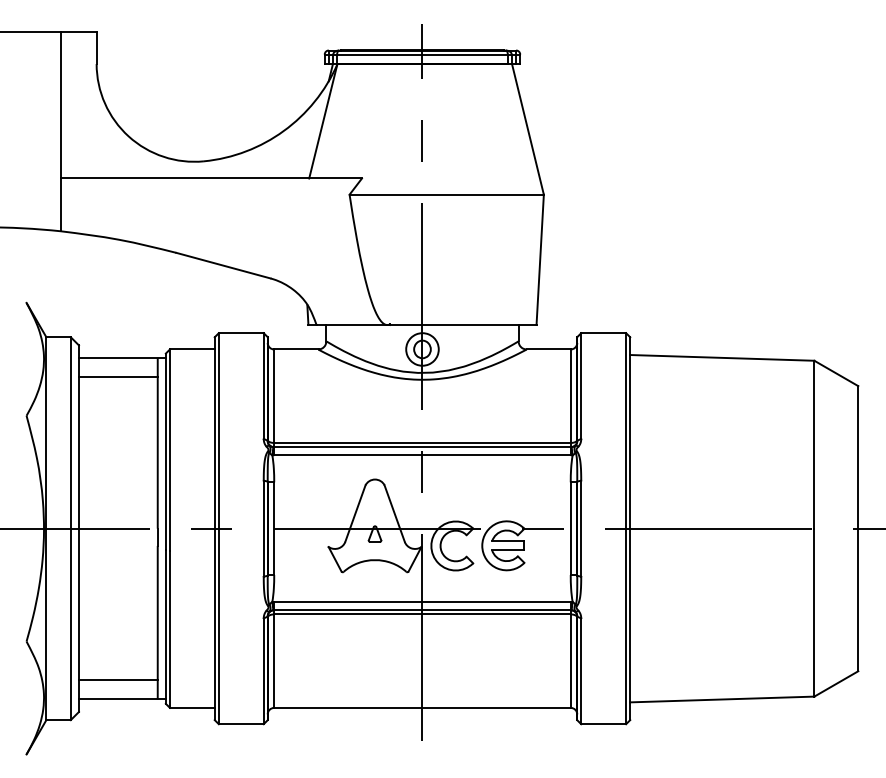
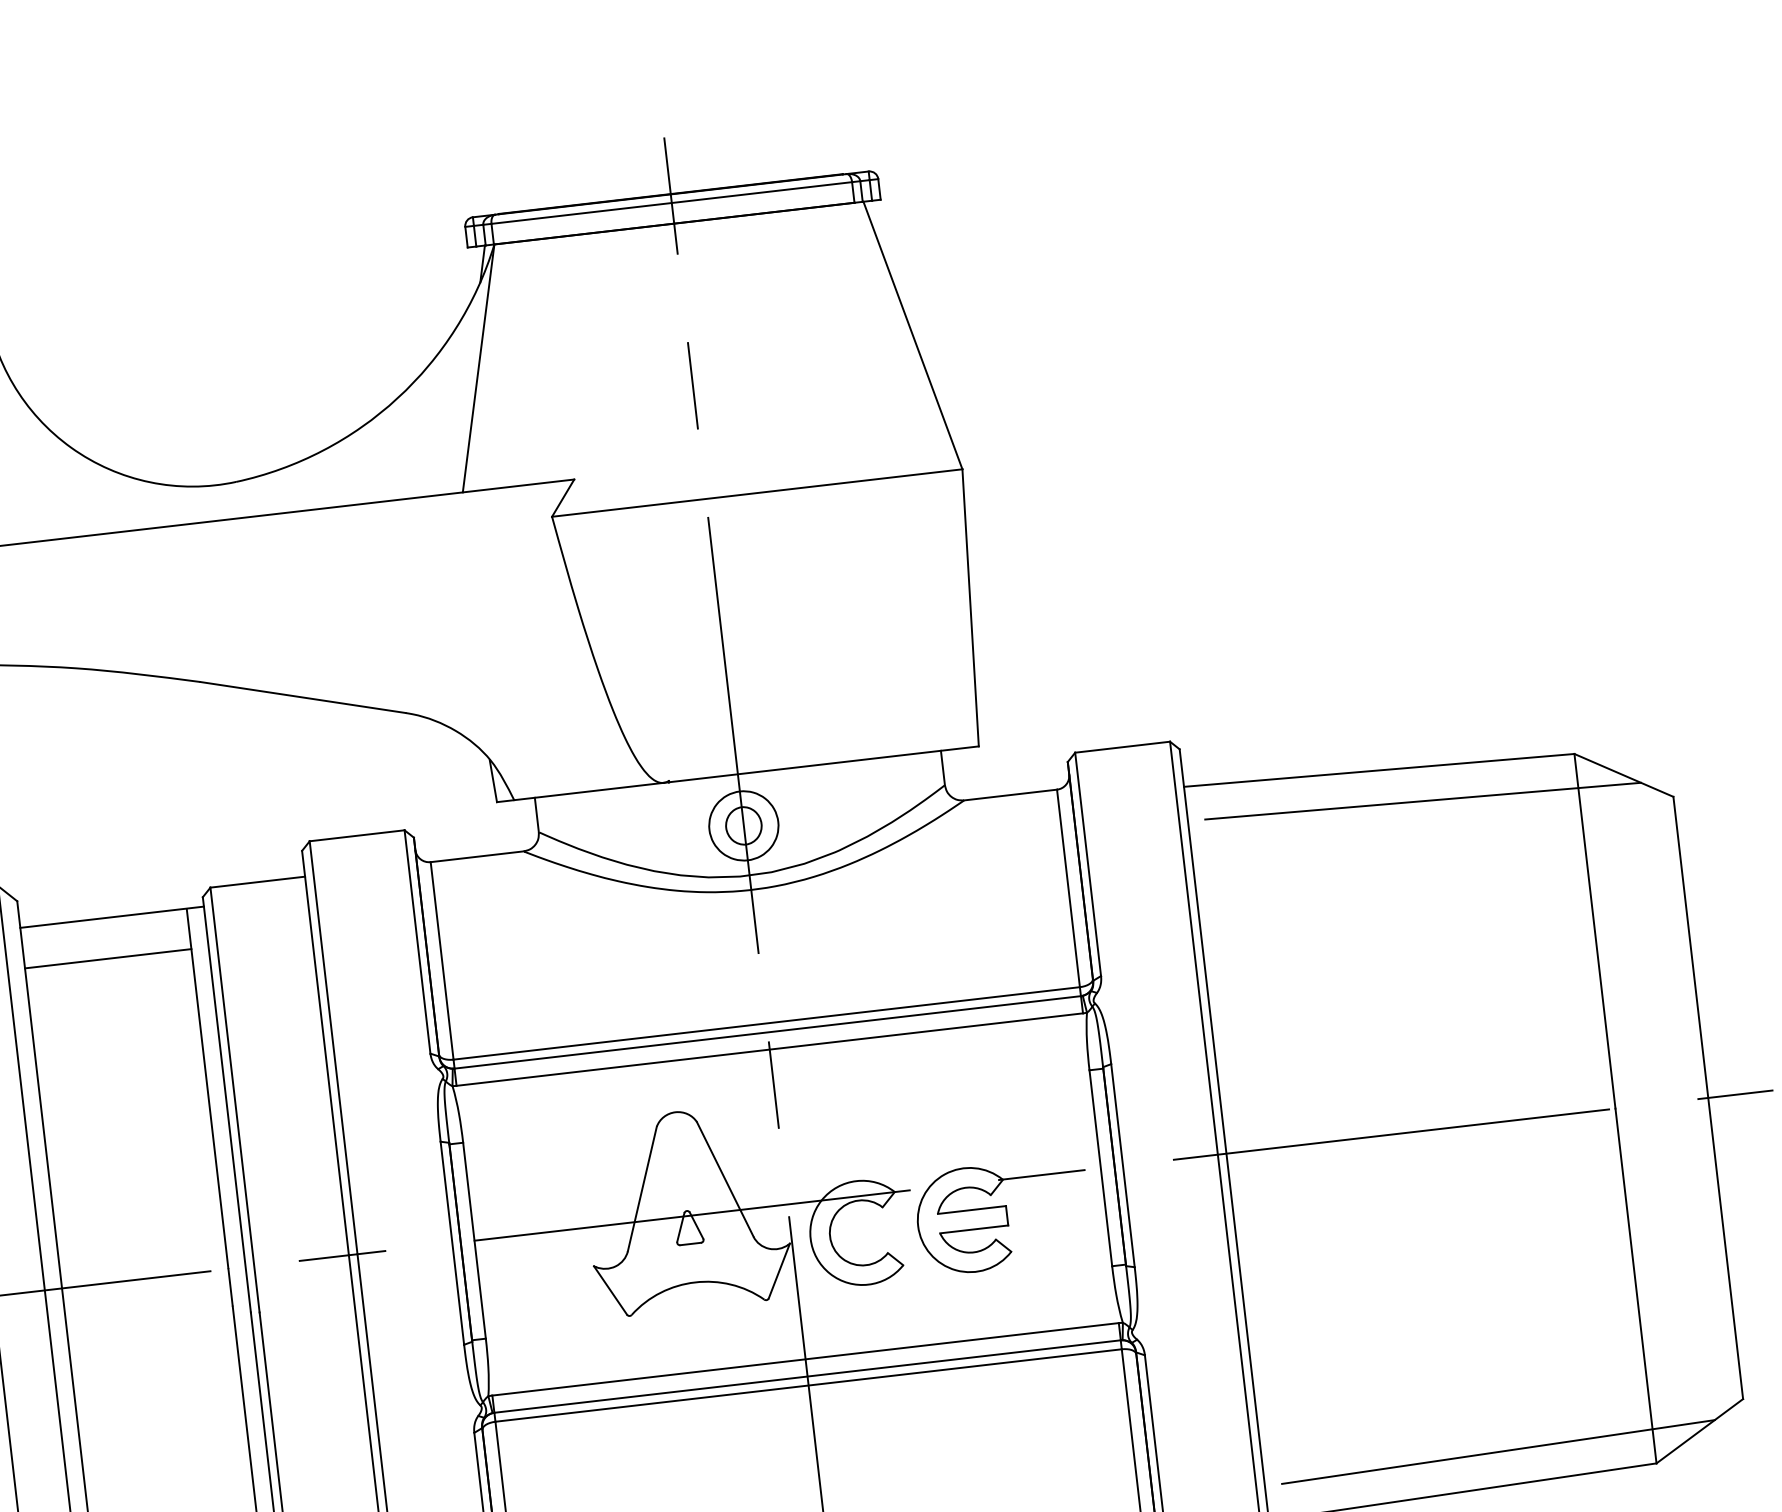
line: (740, 374) -> (1421, 801), added
line: (740, 682) -> (1497, 1451), added

